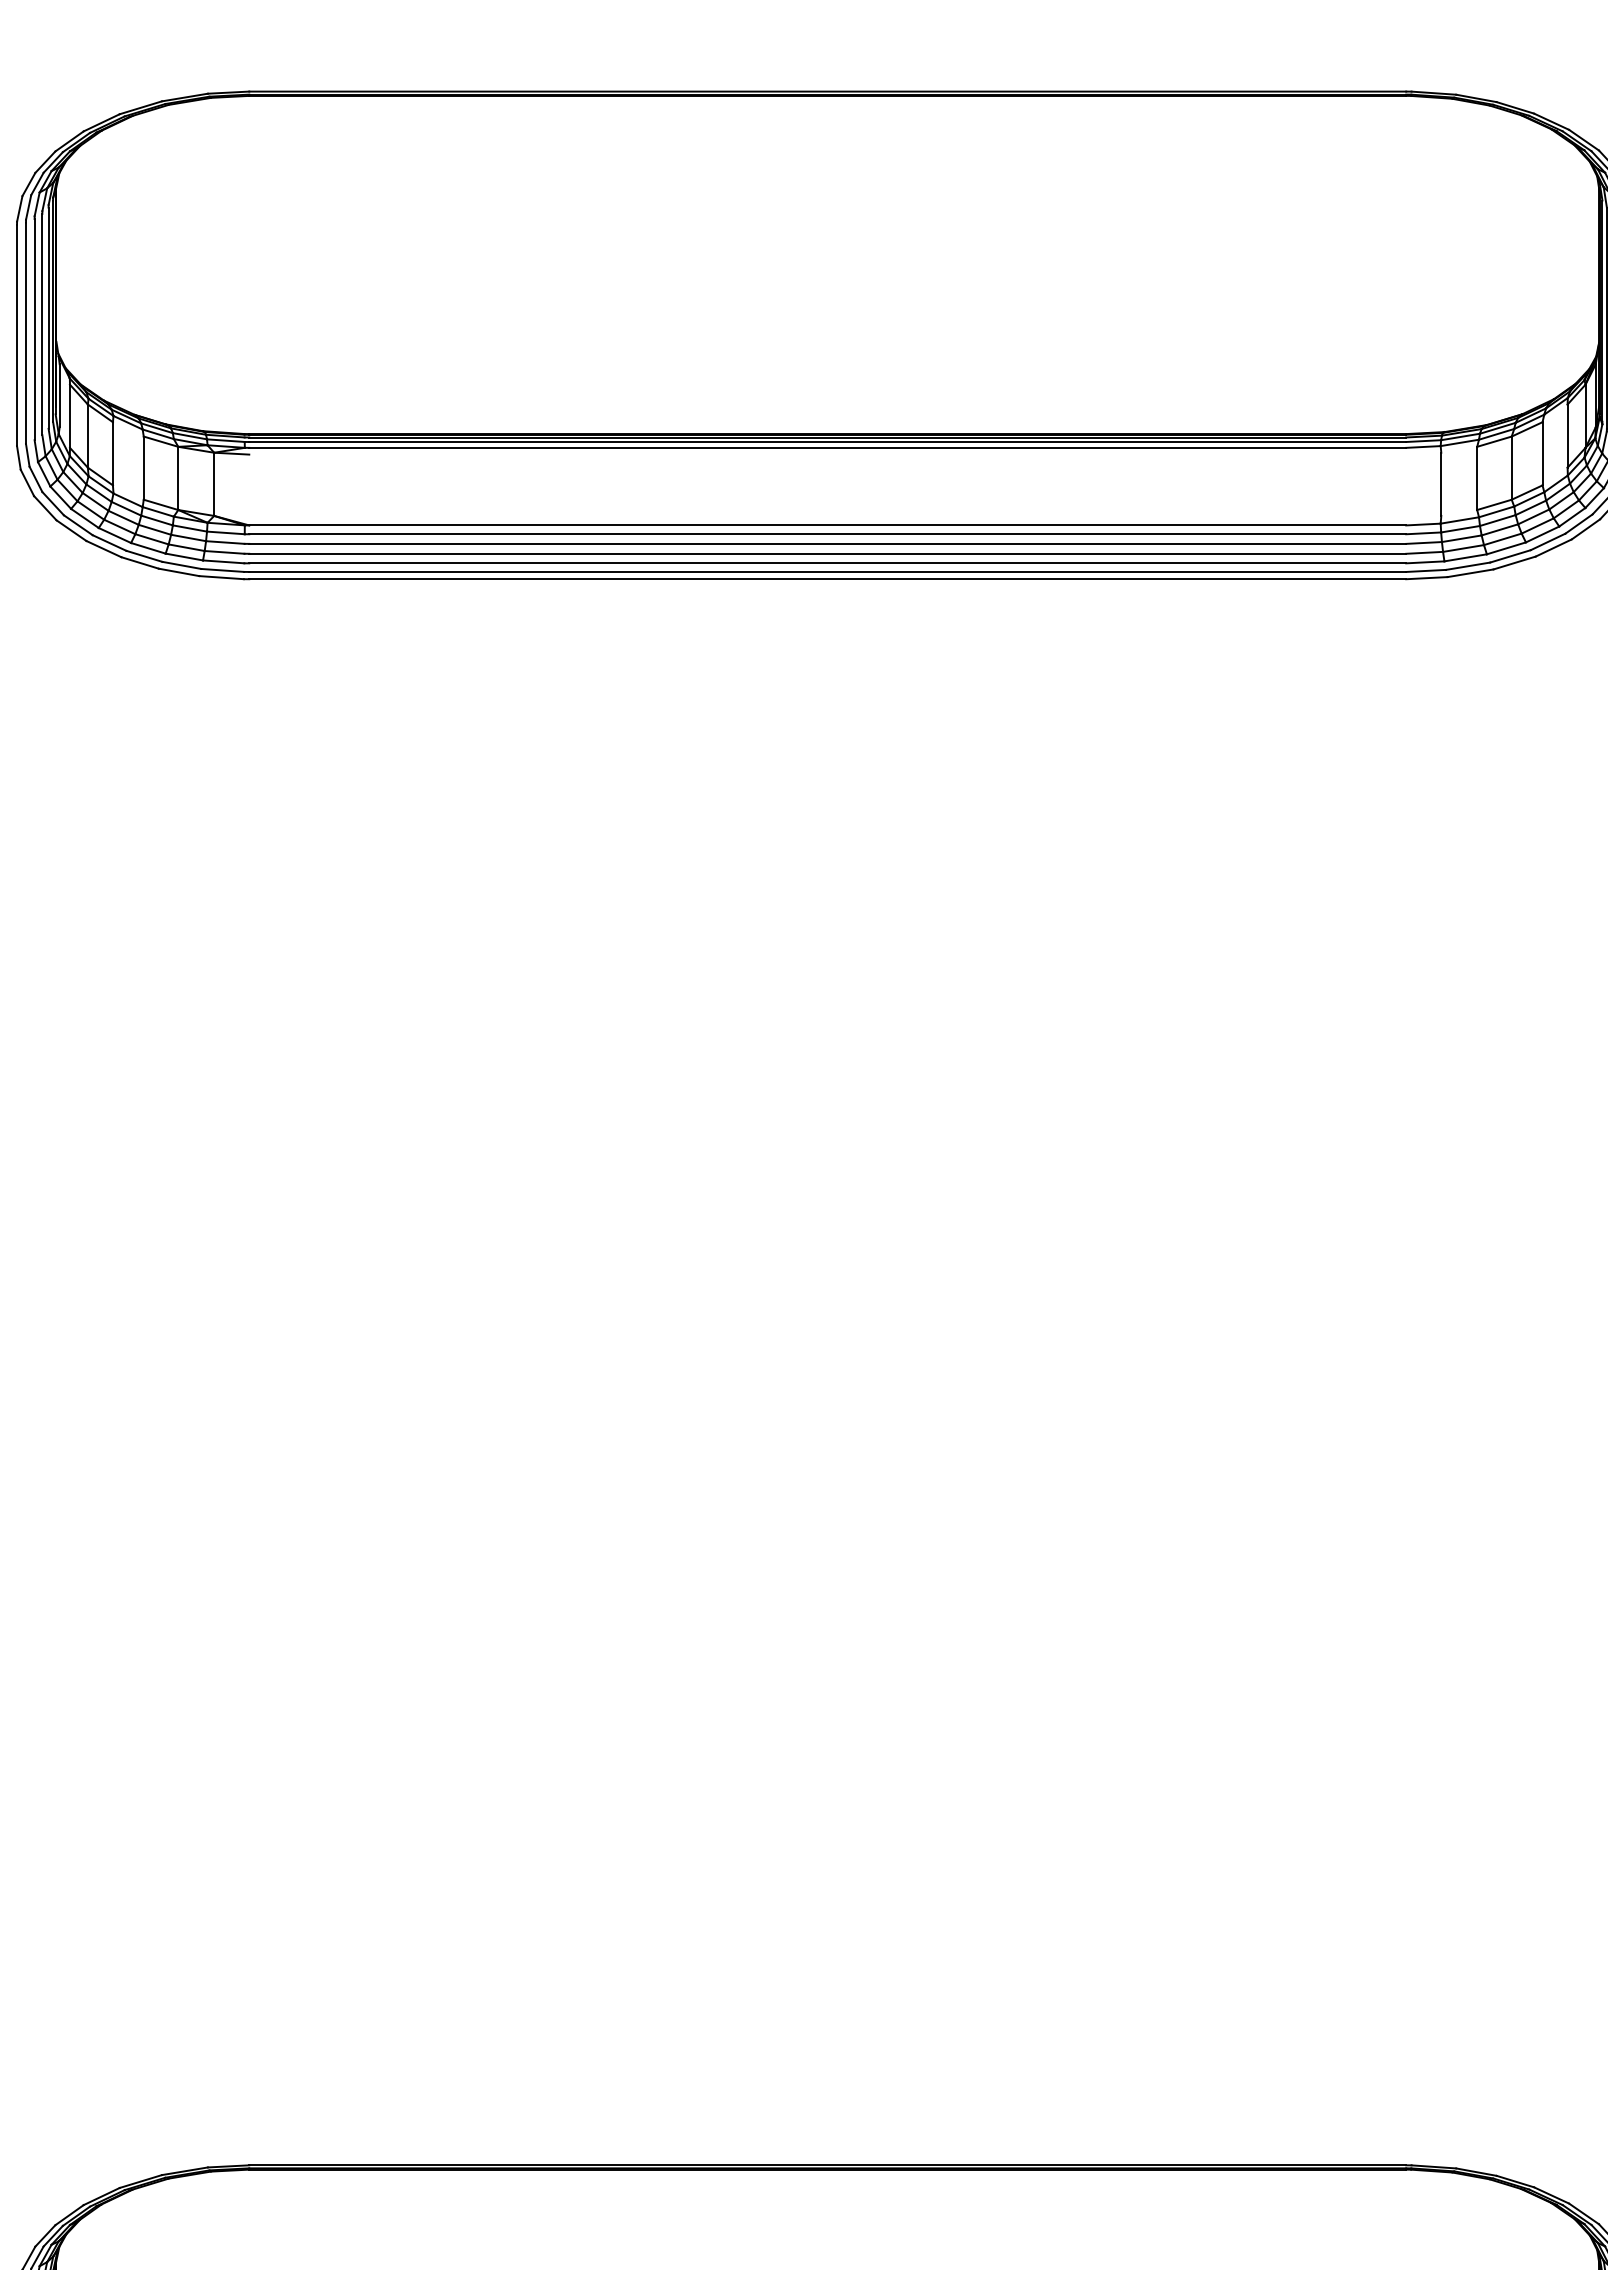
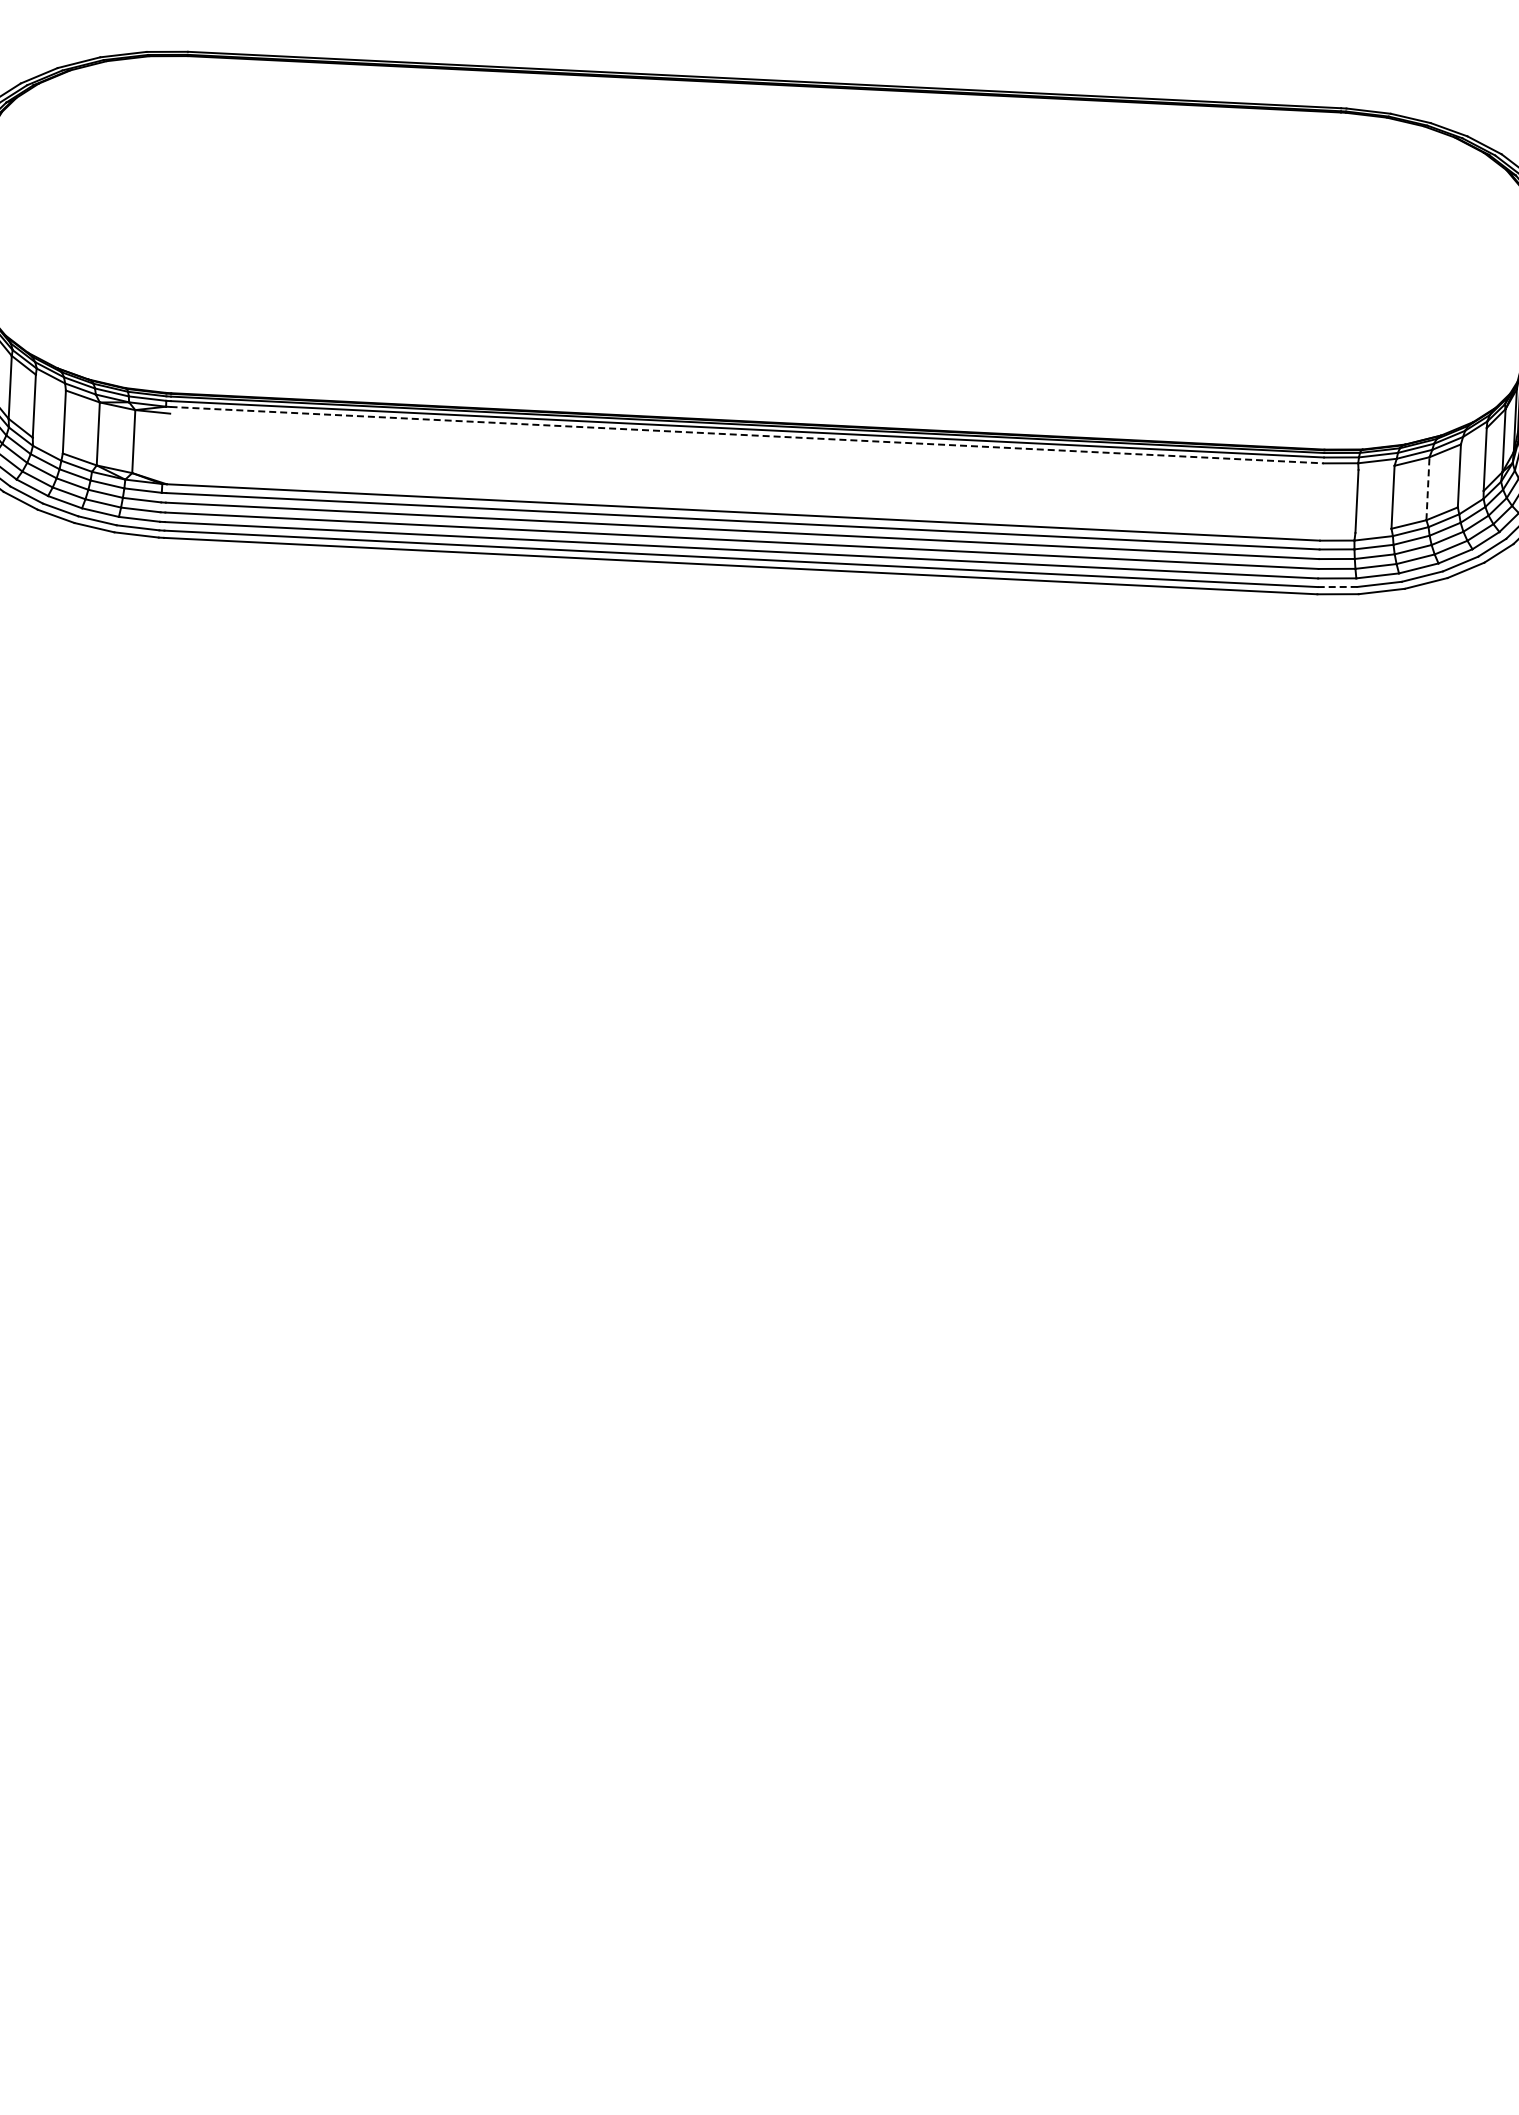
line: (828, 447) -> (747, 434), solid -> dashed
line: (1511, 468) -> (1427, 489), solid -> dashed
line: (1426, 570) -> (1338, 586), solid -> dashed

